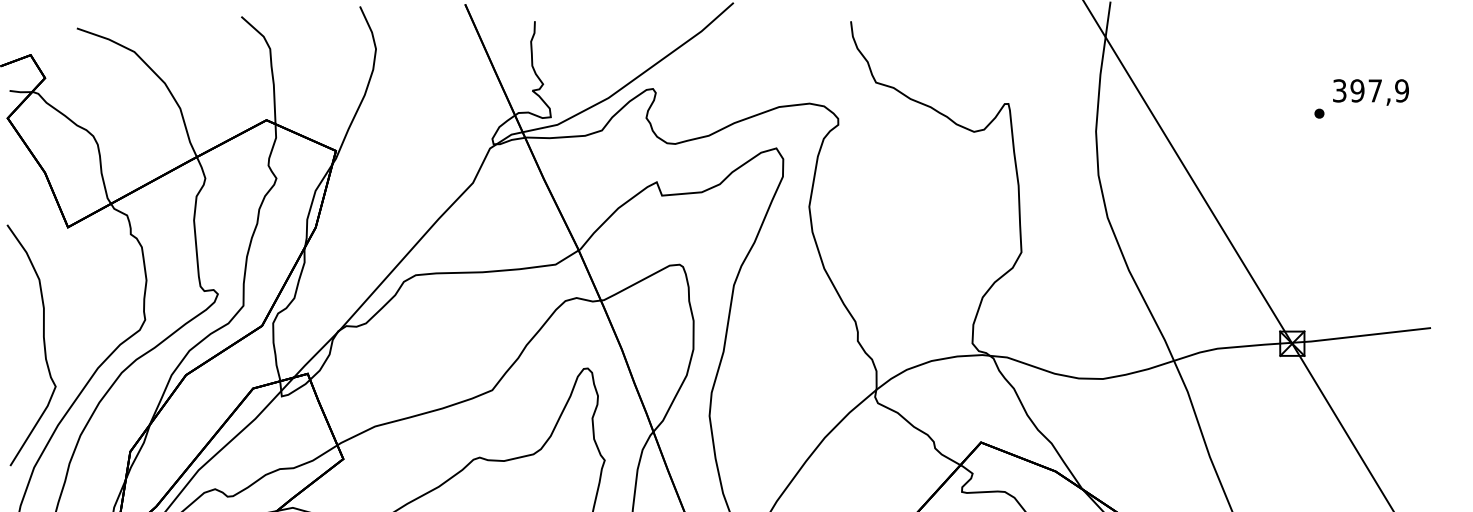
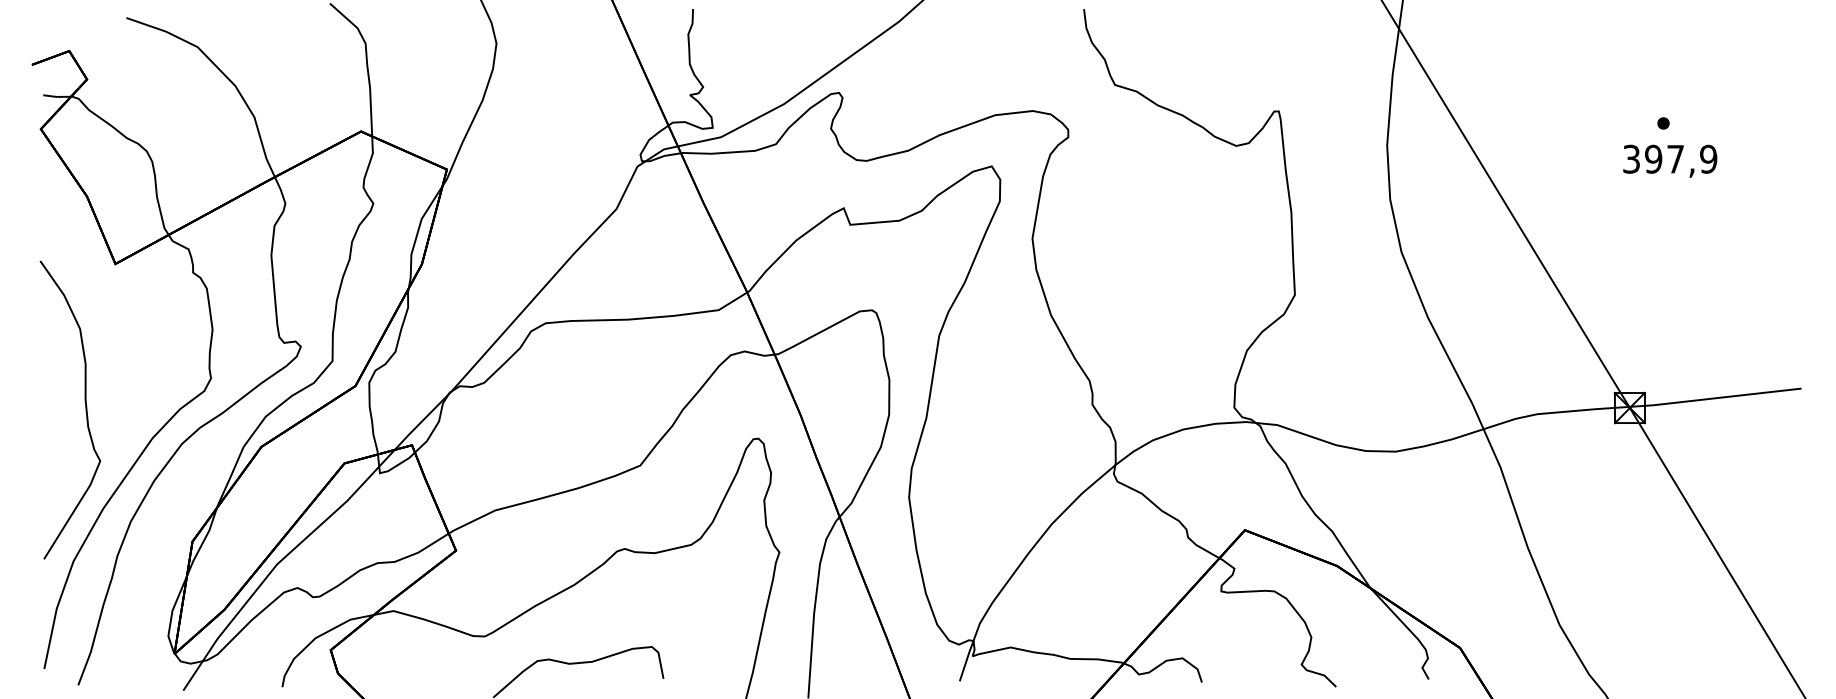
text: (1371, 91) -> (1670, 160), moved

